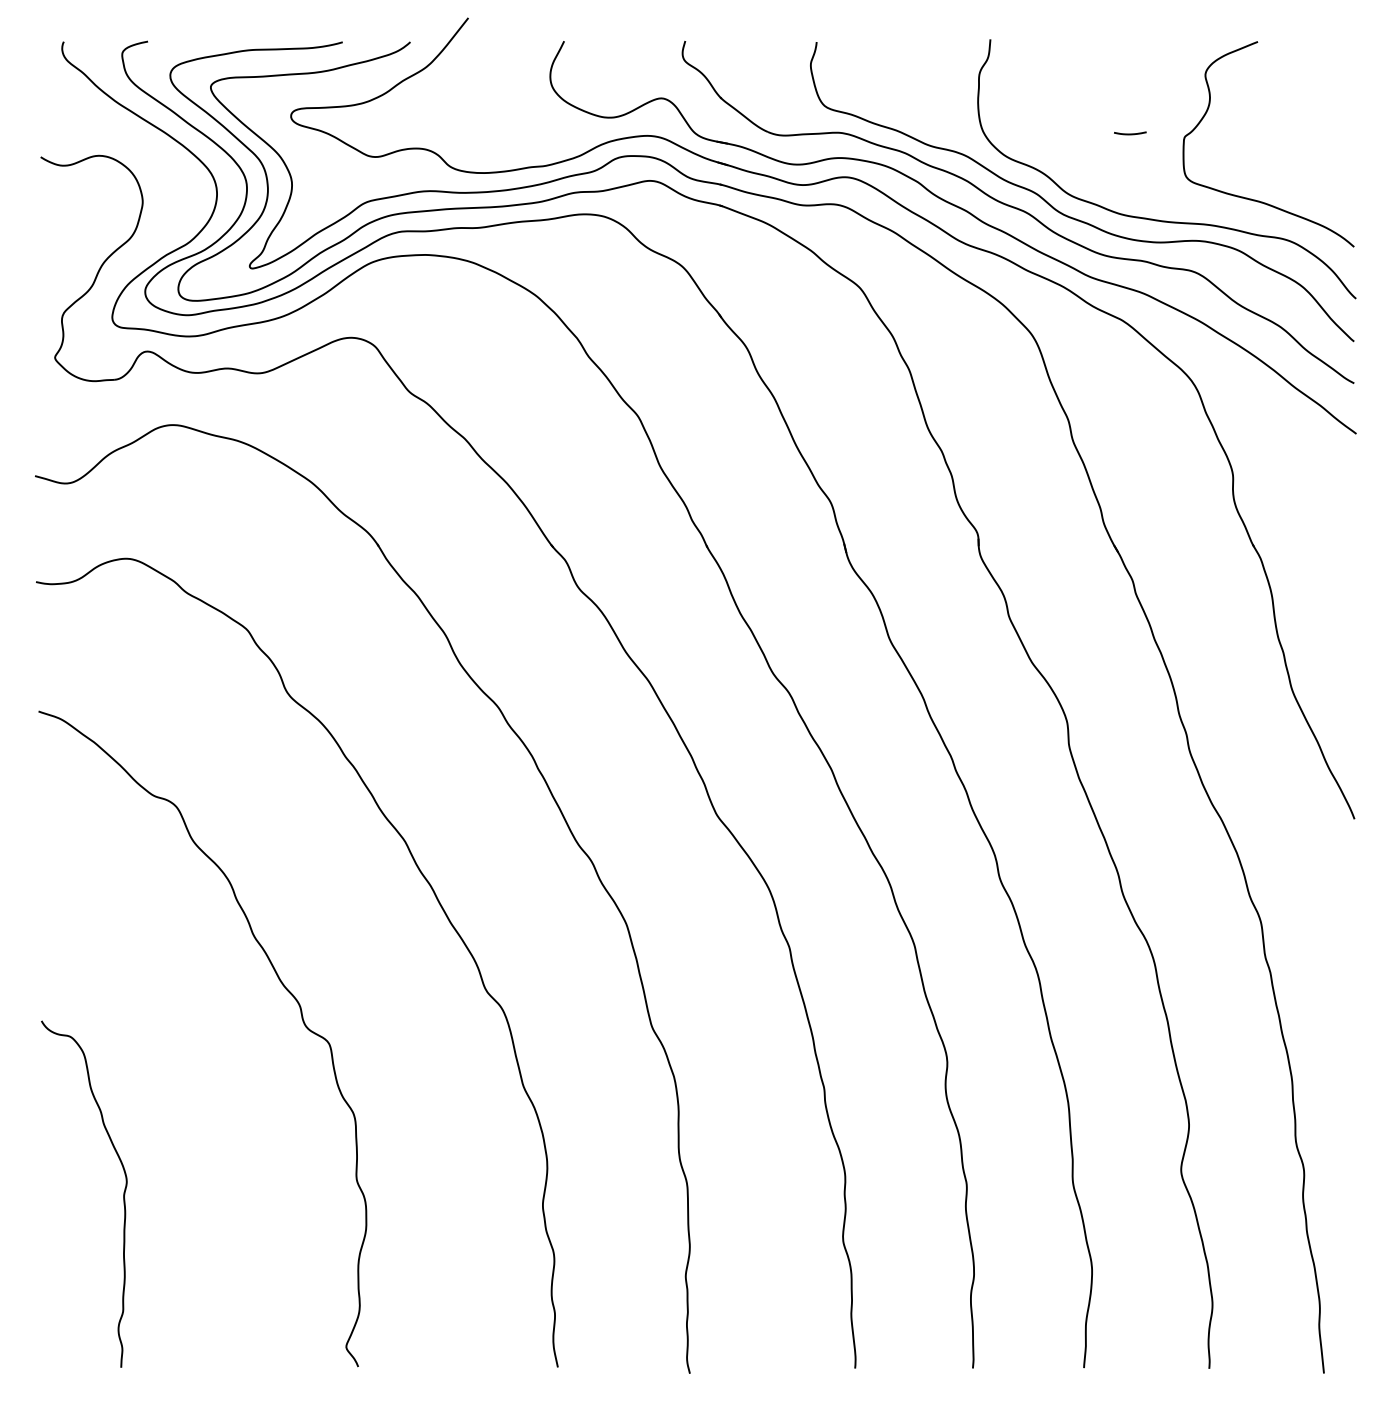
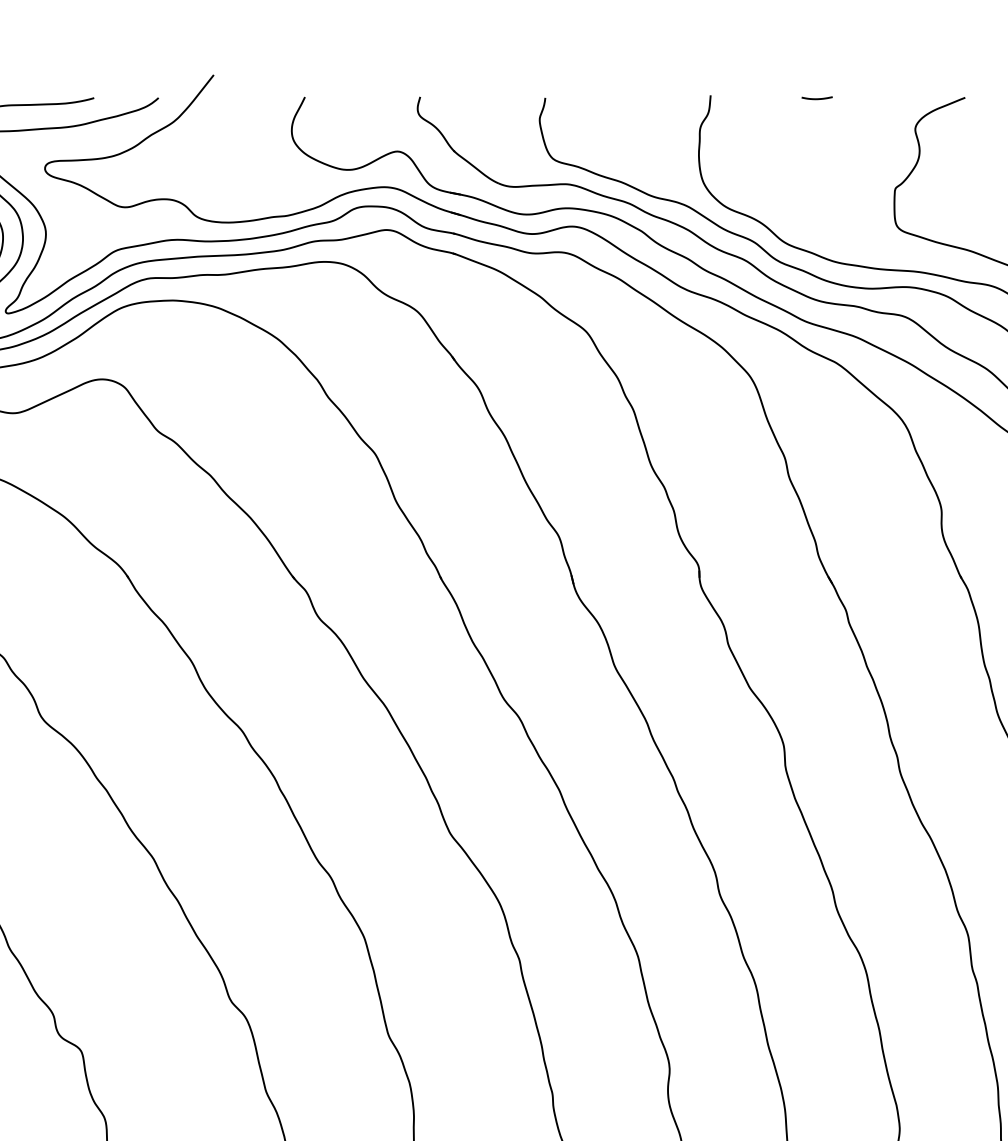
curve: (1130, 133) -> (817, 98), moved

